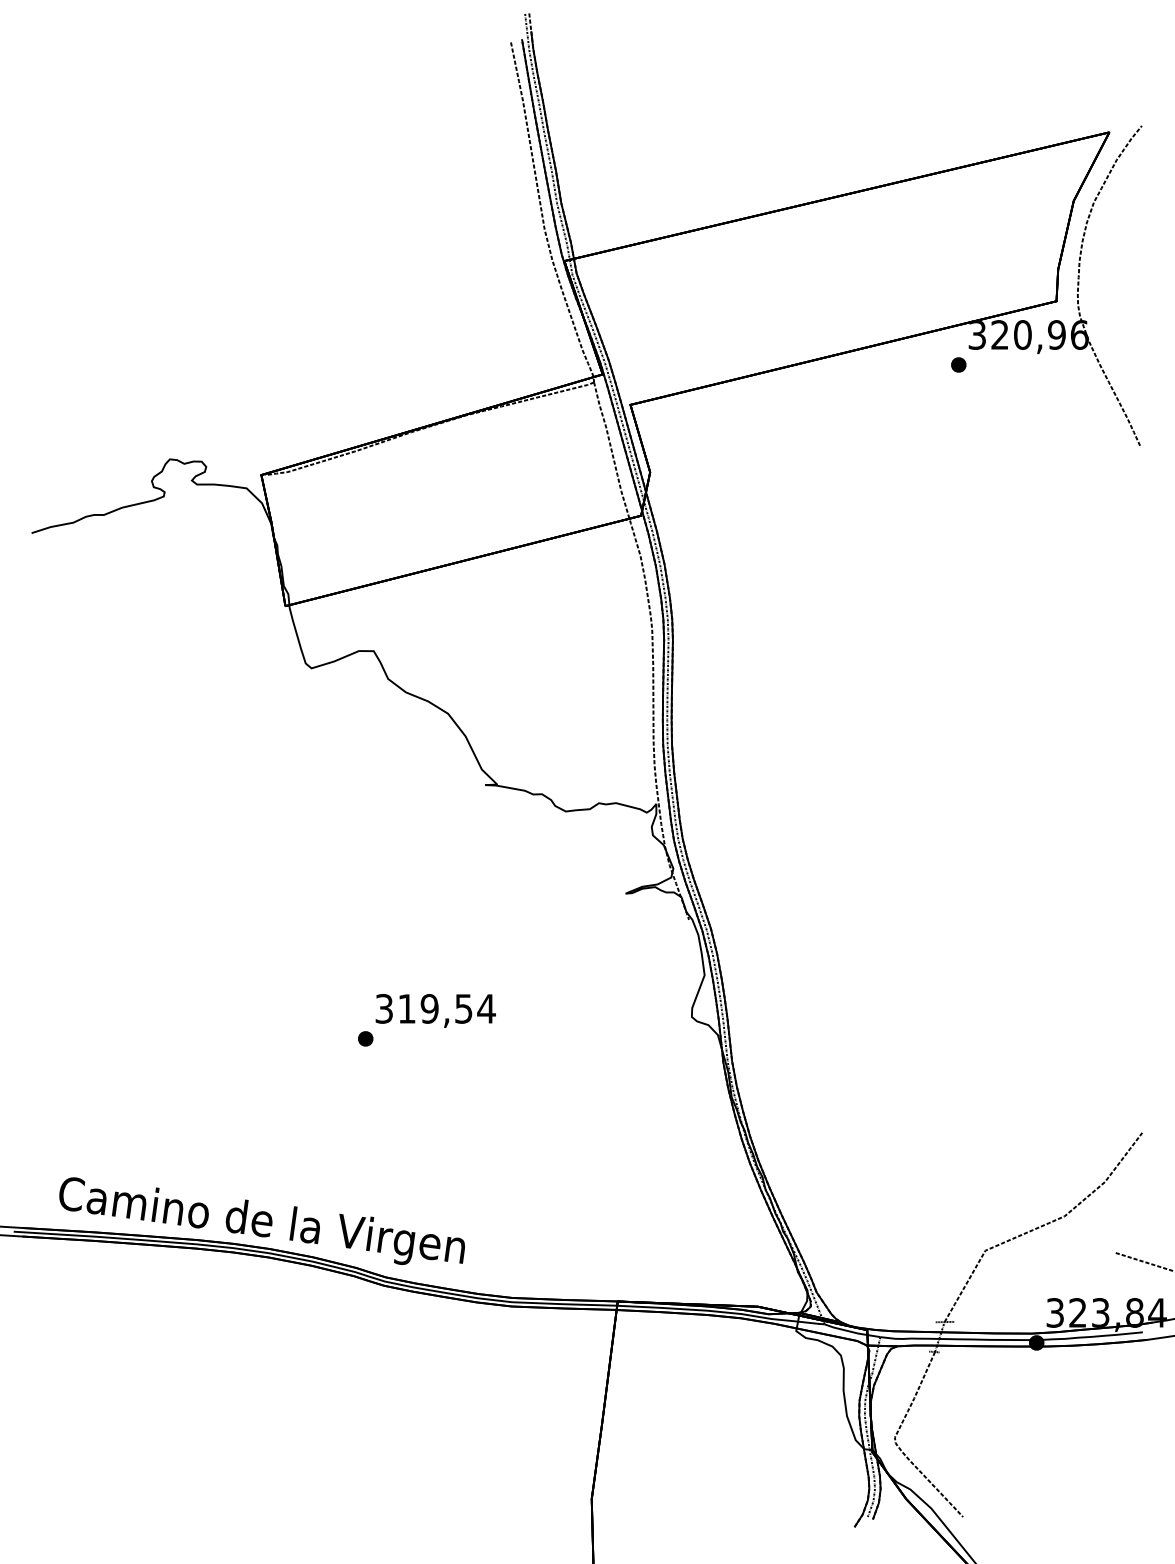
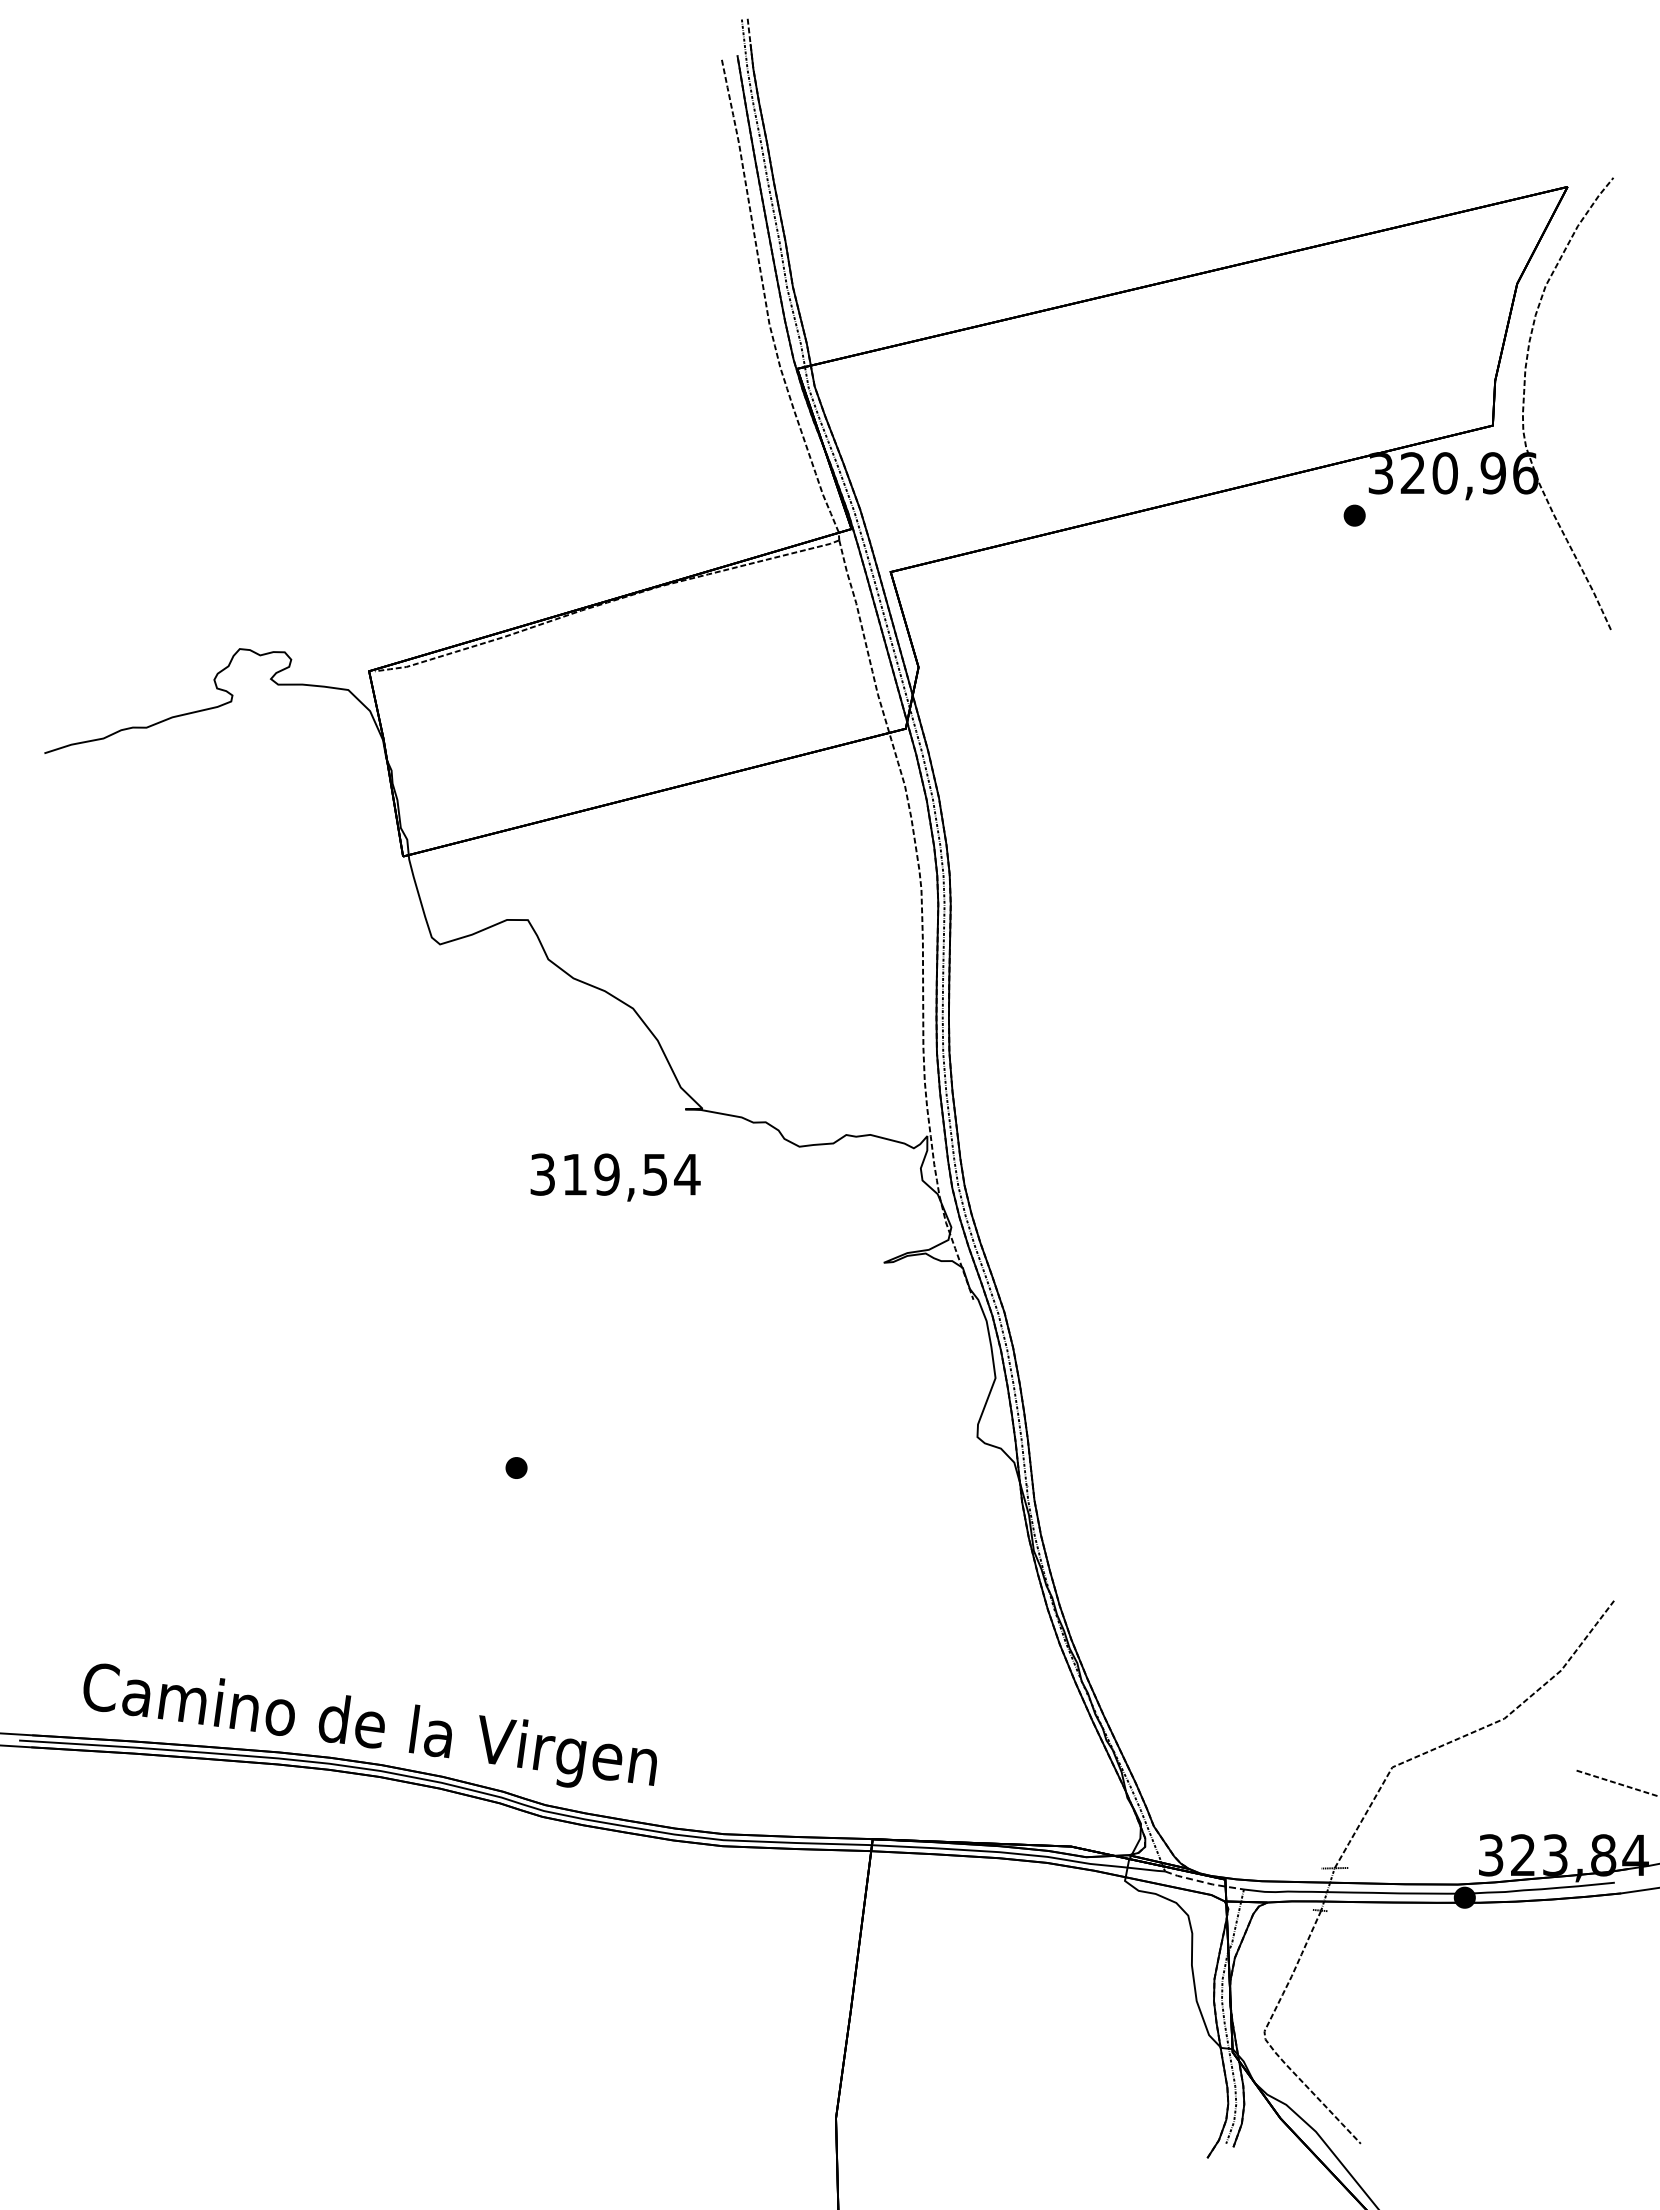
text: (435, 1010) -> (615, 1177), moved
line: (852, 1332) -> (1204, 1882), solid -> dashed

